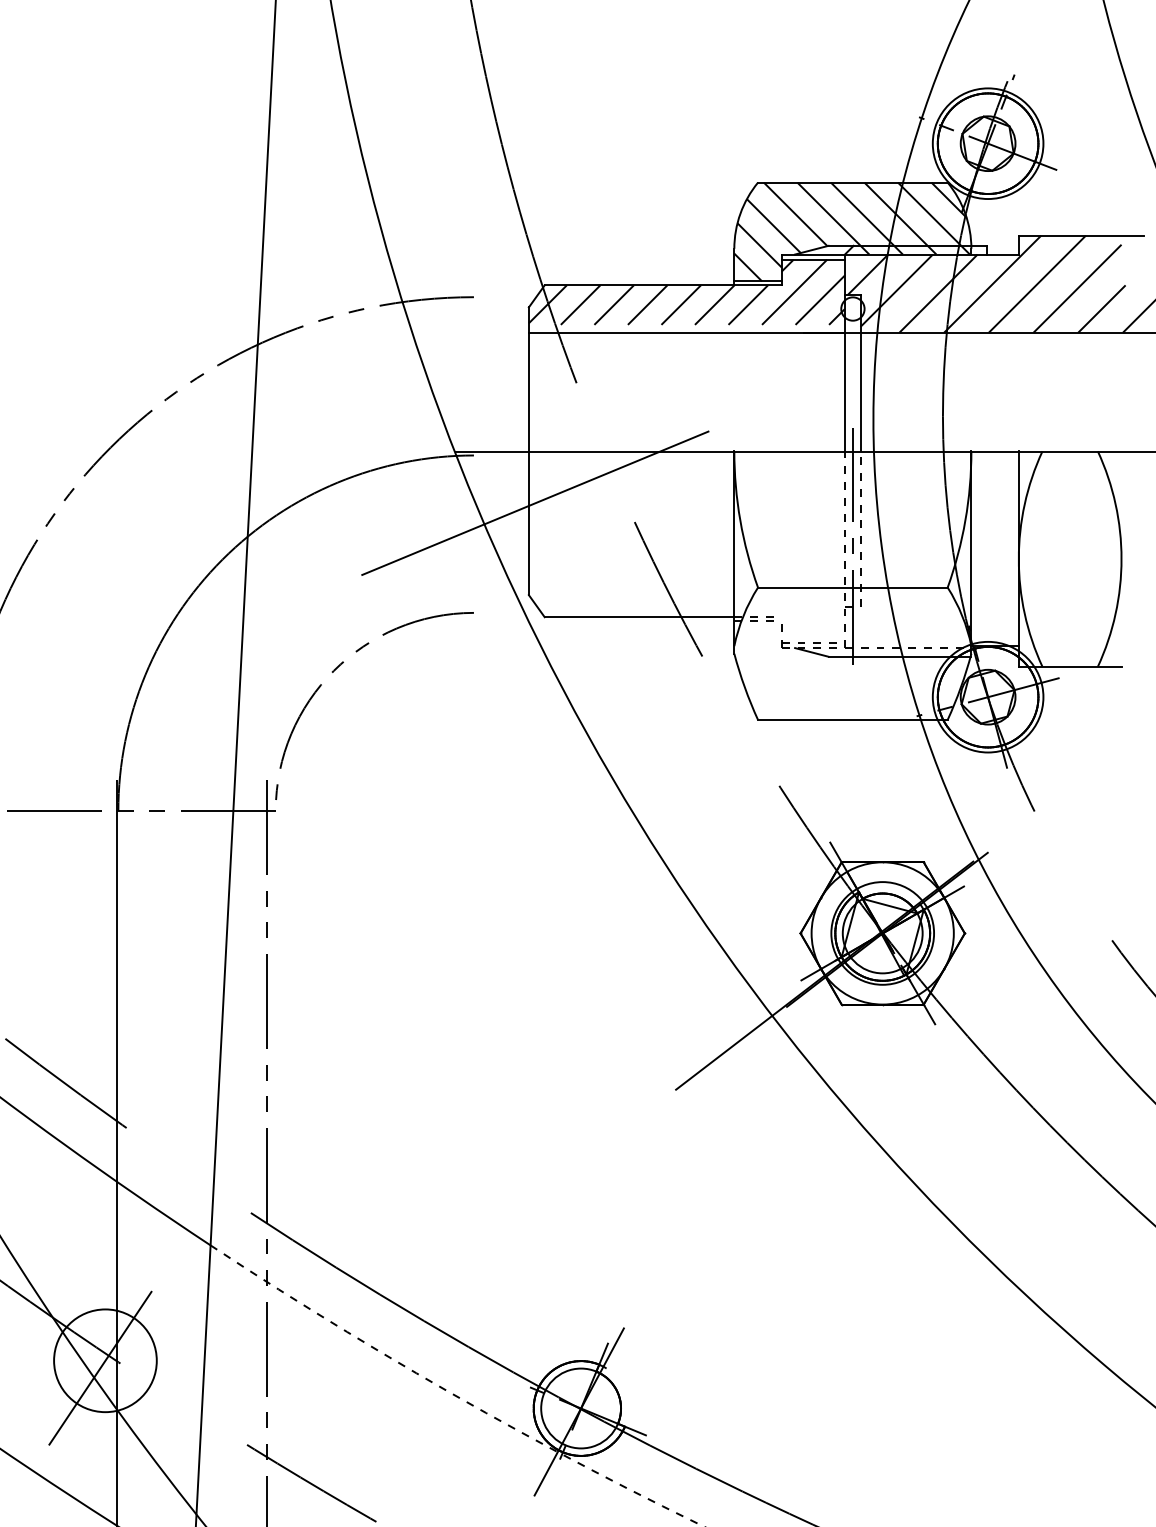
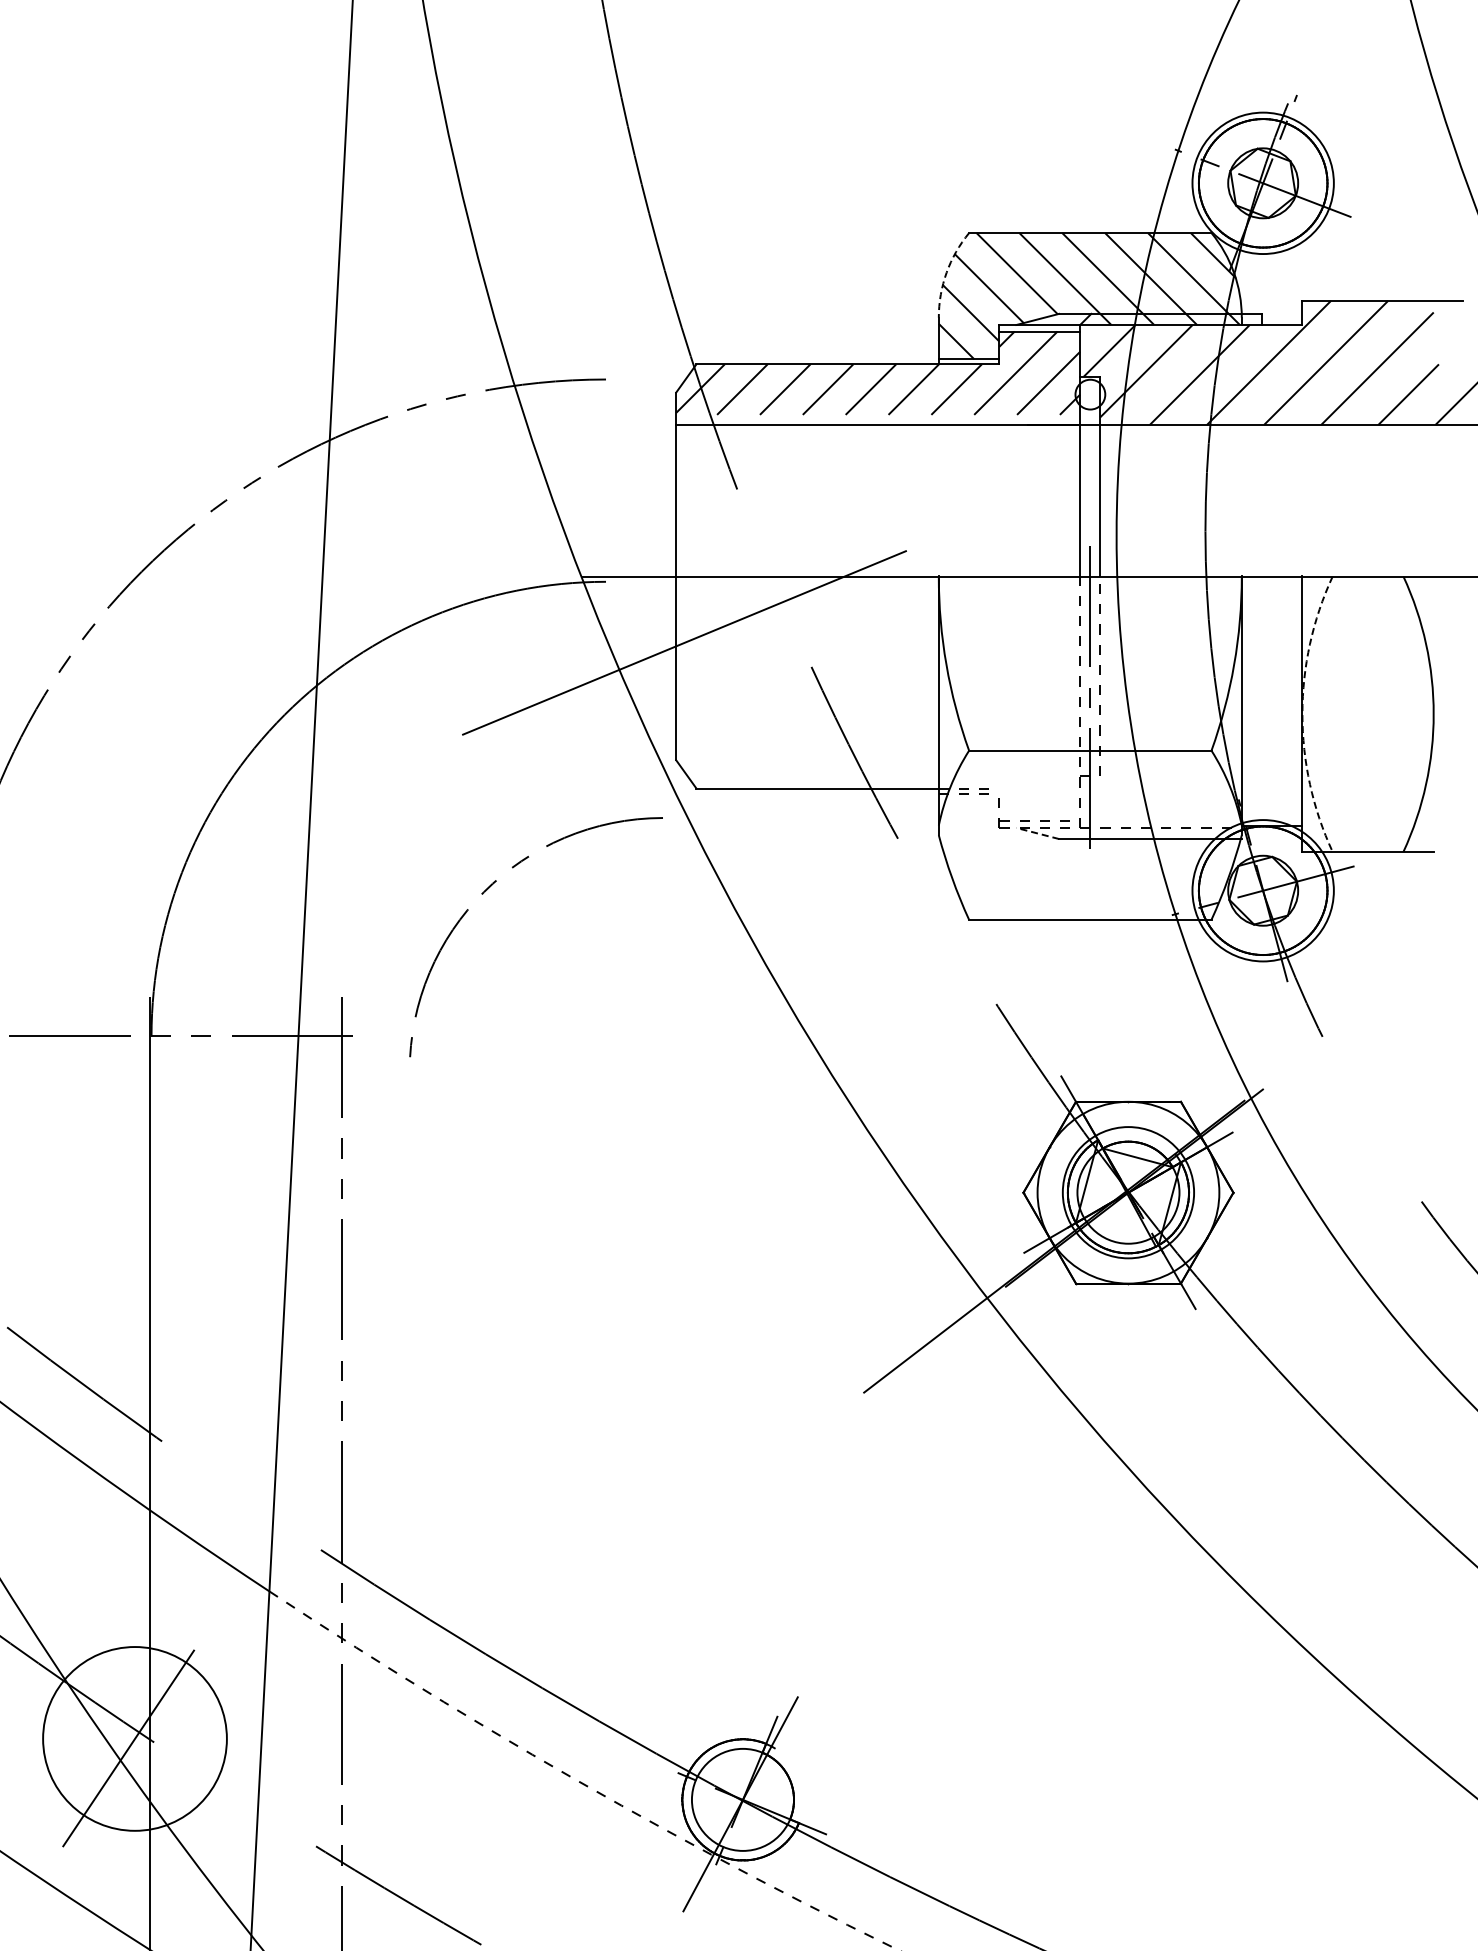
arc: (740, 213) -> (946, 272), solid -> dashed
arc: (1018, 559) -> (1302, 714), solid -> dashed
line: (811, 652) -> (1037, 833), solid -> dashed
arc: (337, 668) -> (488, 889), moved
circle: (105, 1360) -> (134, 1738), size x1.4

